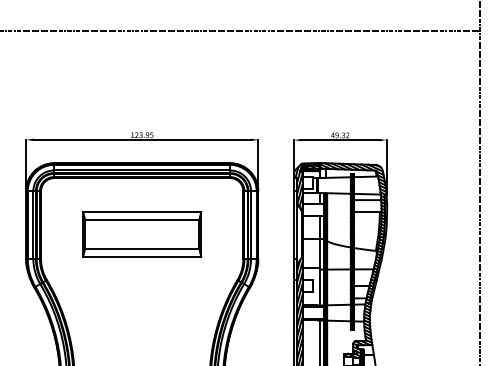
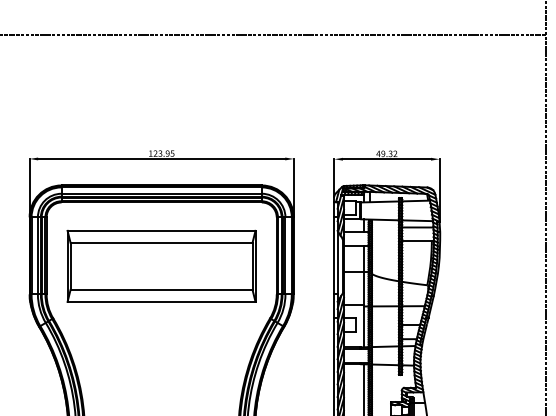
part: (142, 234) -> (162, 266), size x1.4

